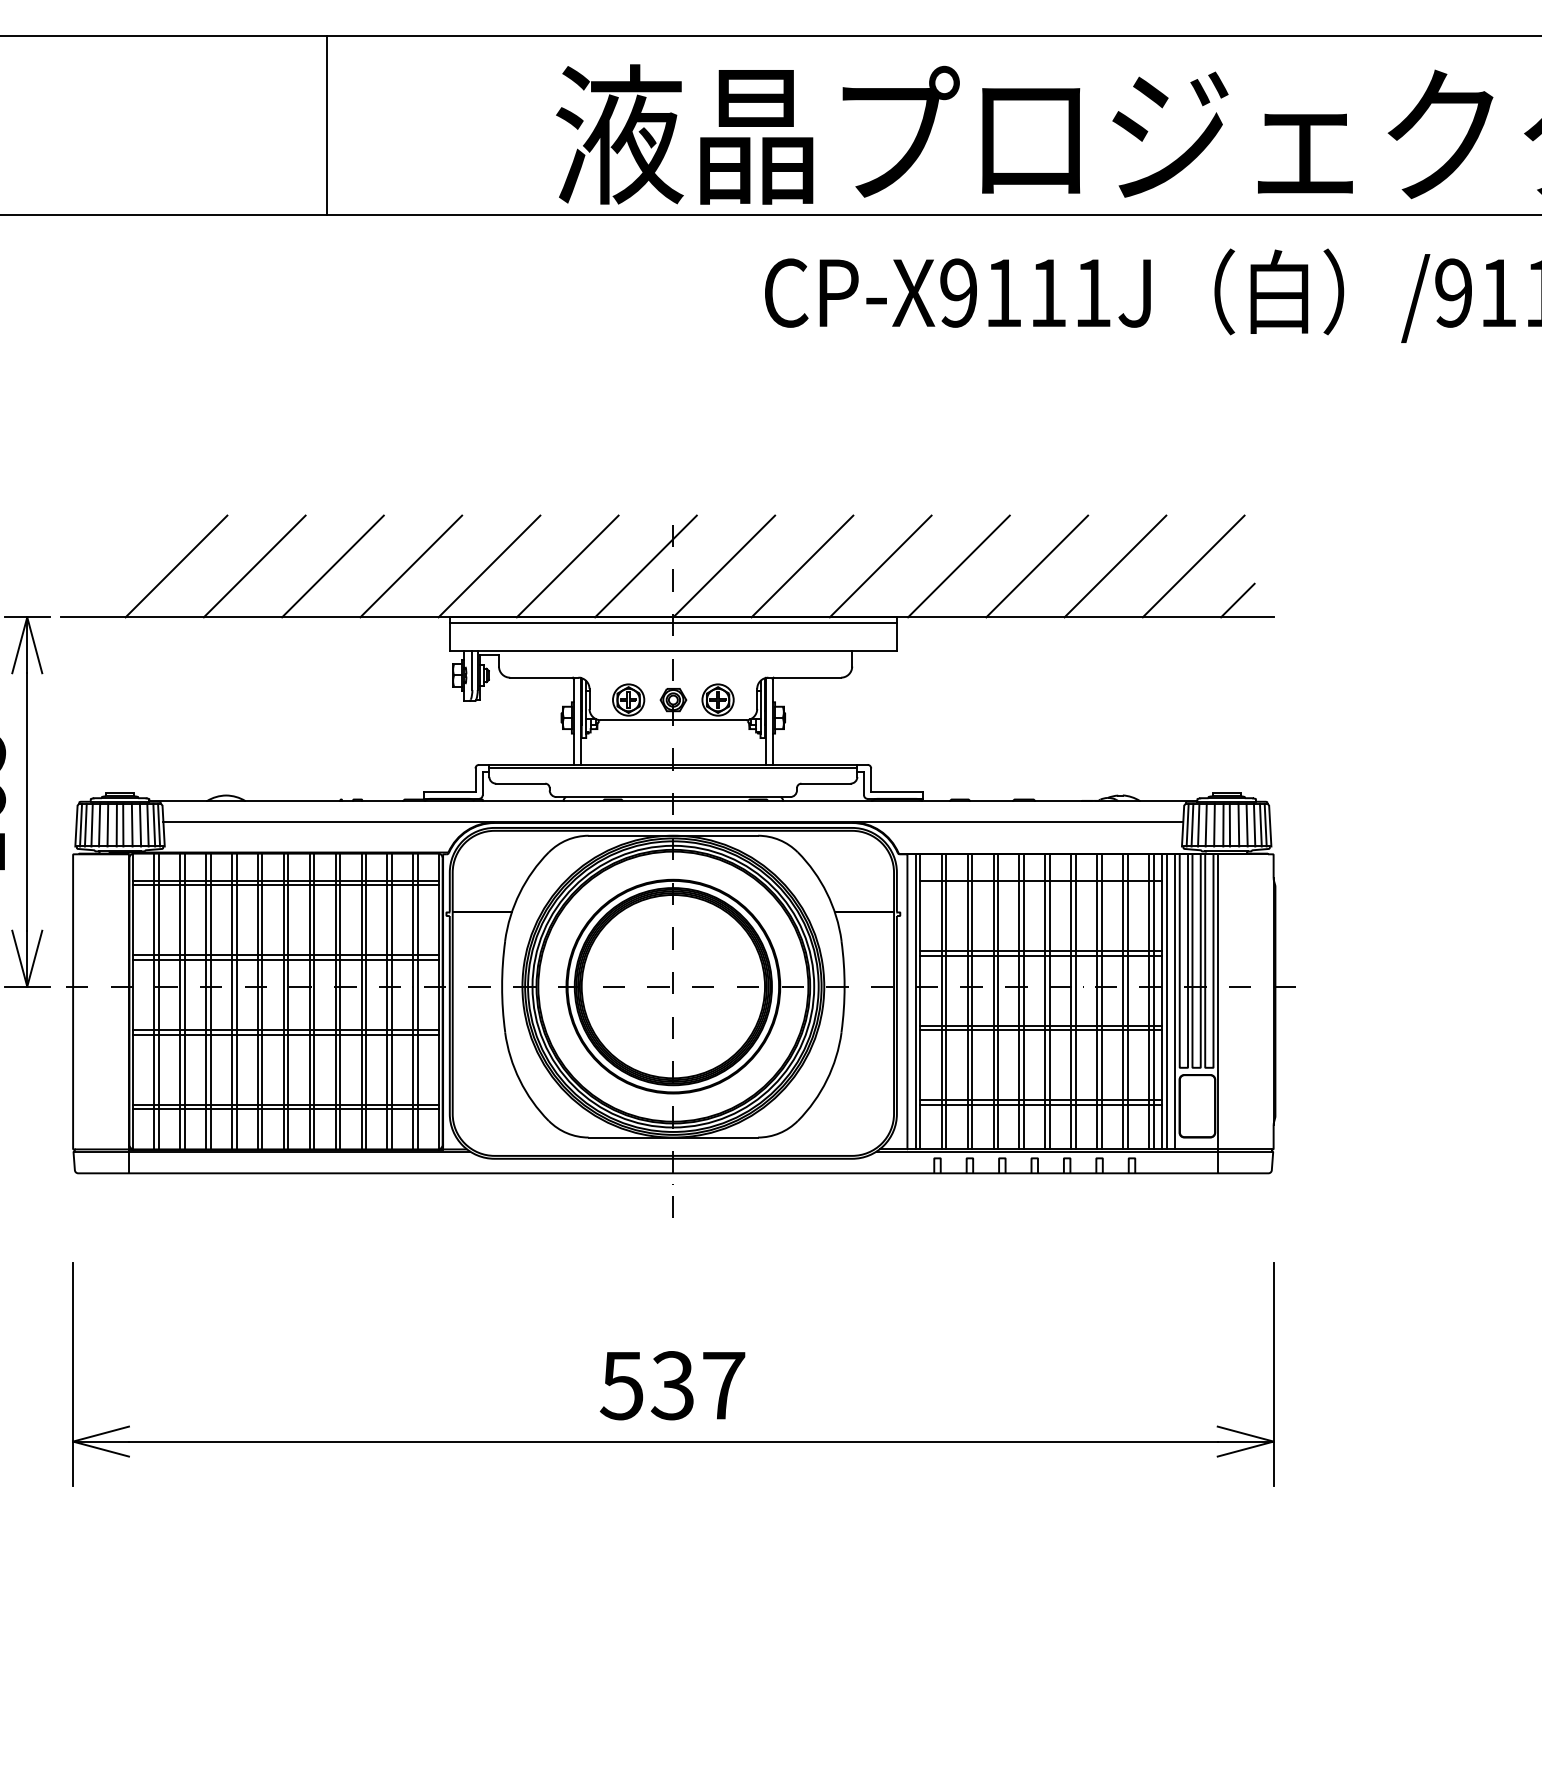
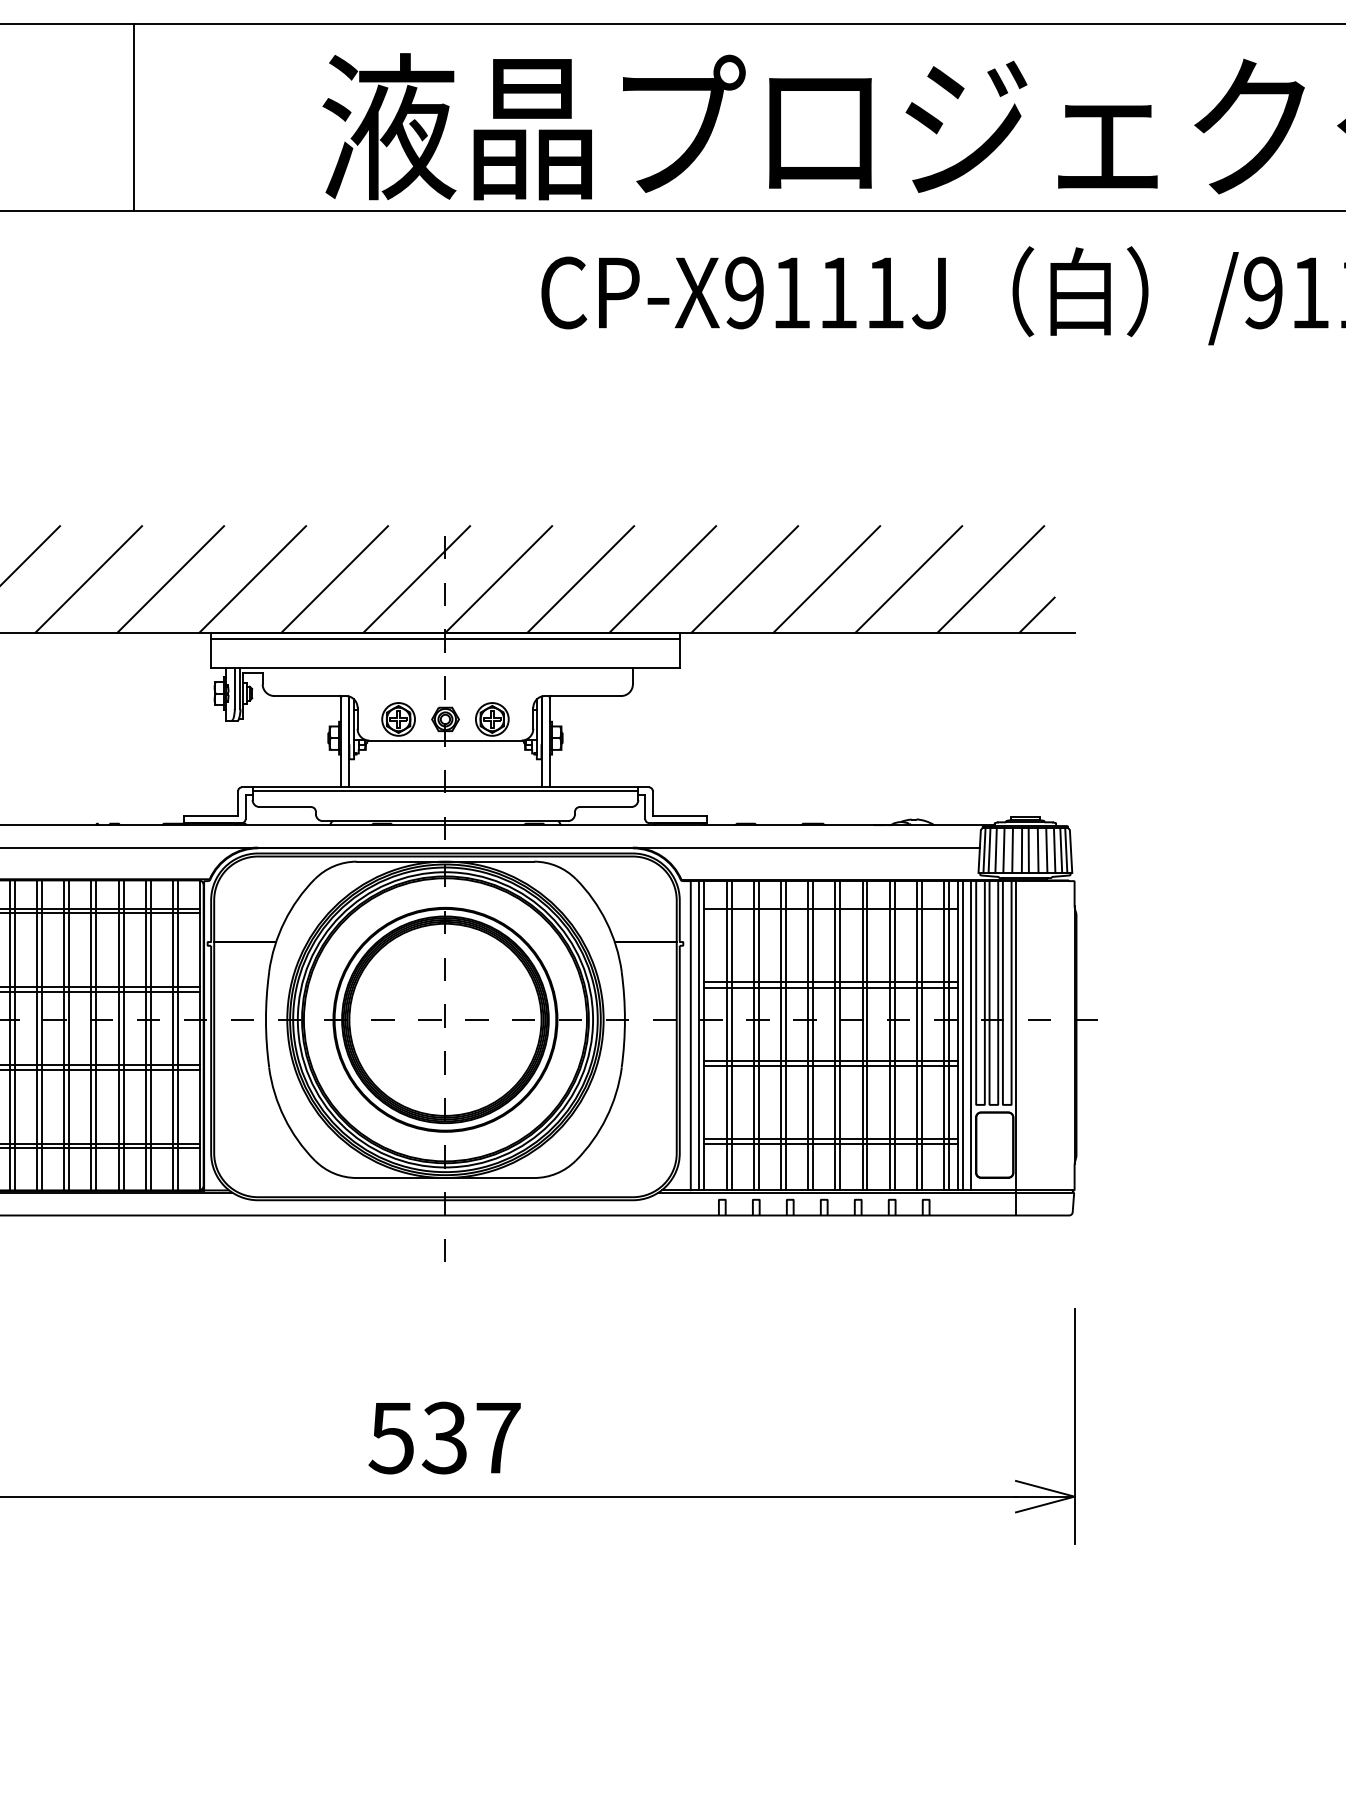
line: (326, 125) -> (133, 117), moved

